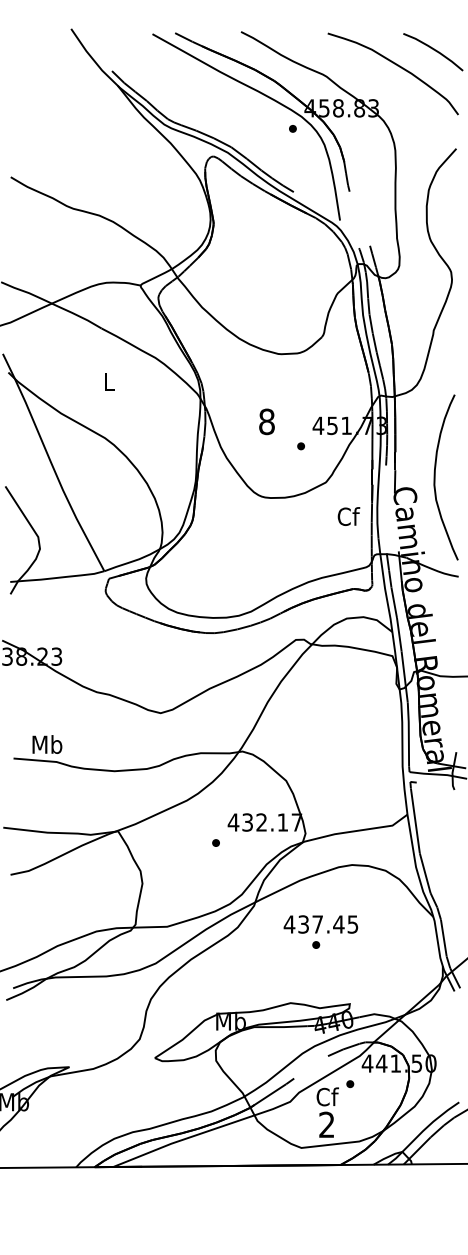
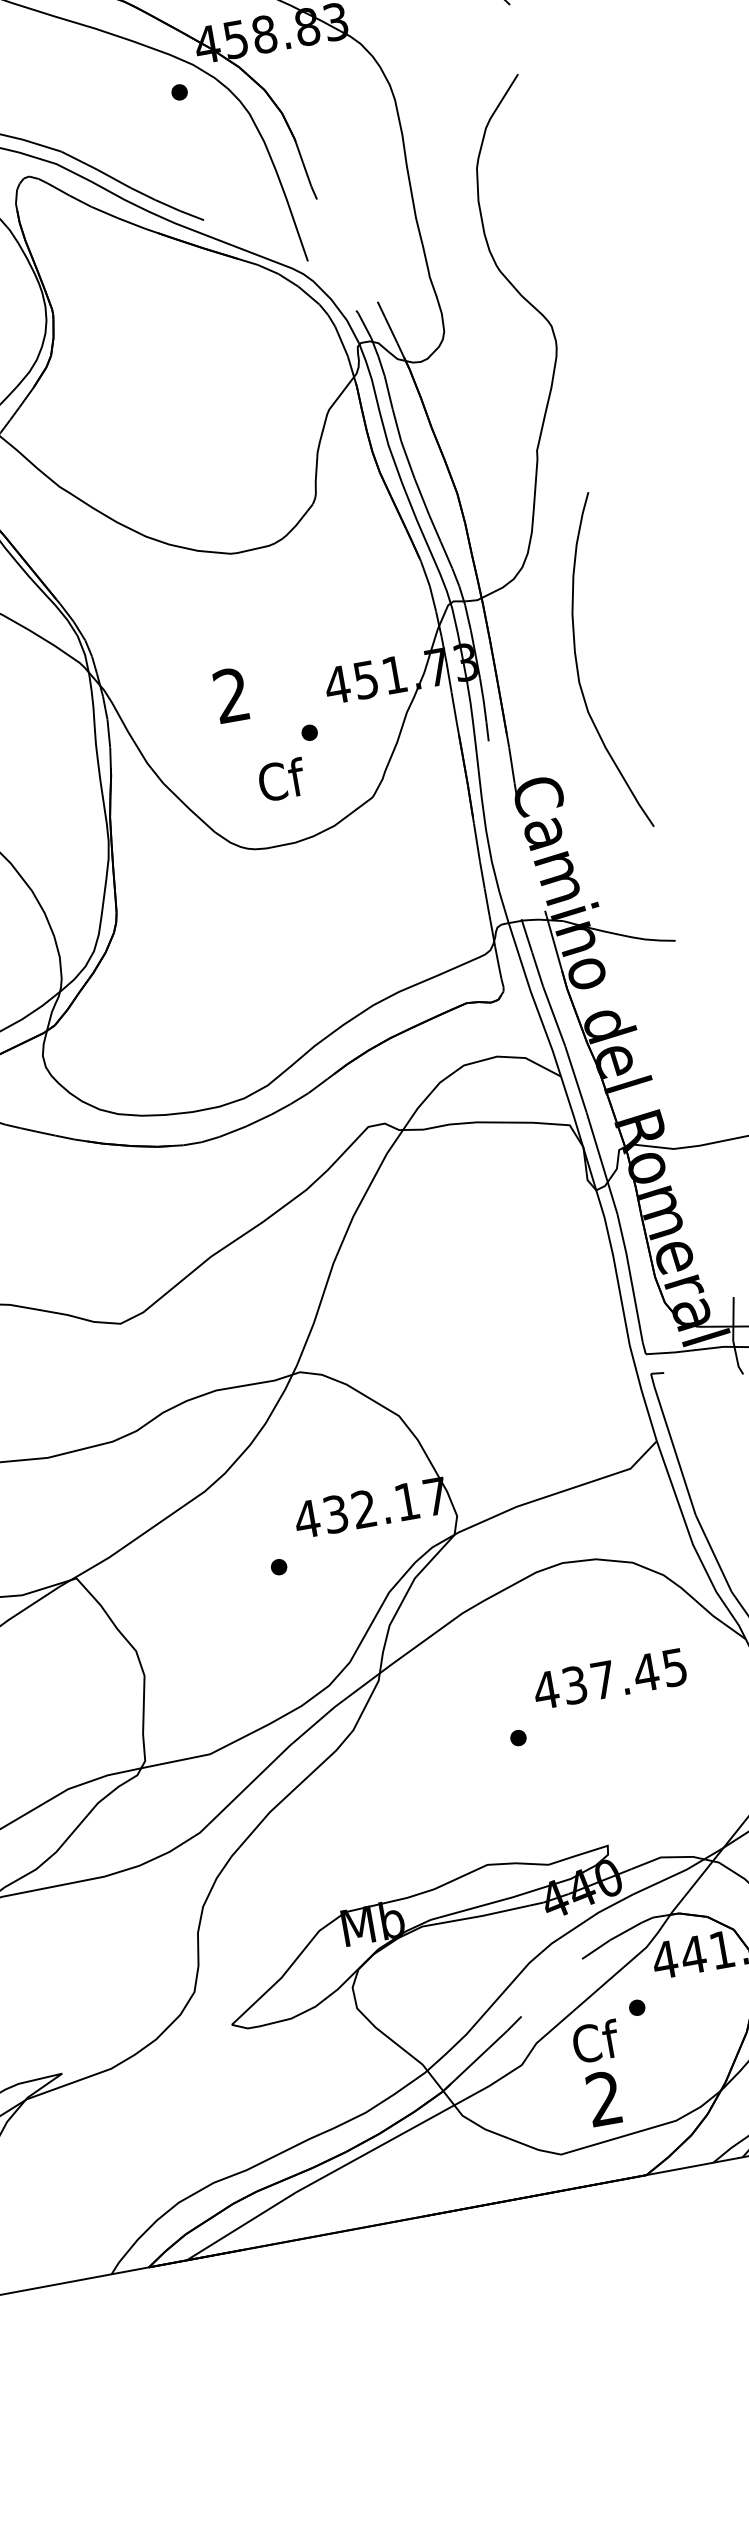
text: (266, 421) -> (230, 694), 8 -> 2
curve: (435, 477) -> (578, 666), moved
text: (348, 516) -> (281, 779), moved
text: (320, 924) -> (608, 1679), moved

